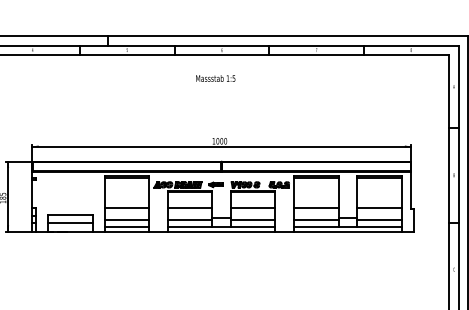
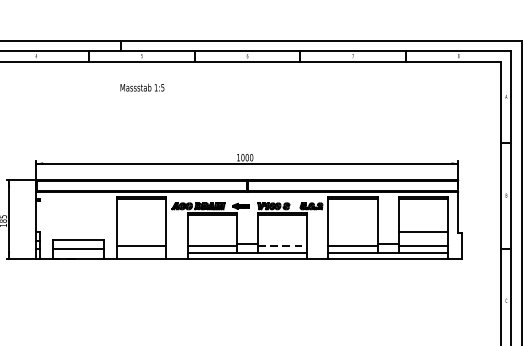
text: (215, 78) -> (142, 87), moved
line: (127, 208) -> (142, 232), removed
line: (190, 208) -> (212, 232), removed
line: (253, 208) -> (282, 232), removed
line: (316, 208) -> (352, 232), removed
line: (253, 220) -> (282, 246), solid -> dashed
line: (127, 227) -> (142, 253), removed

